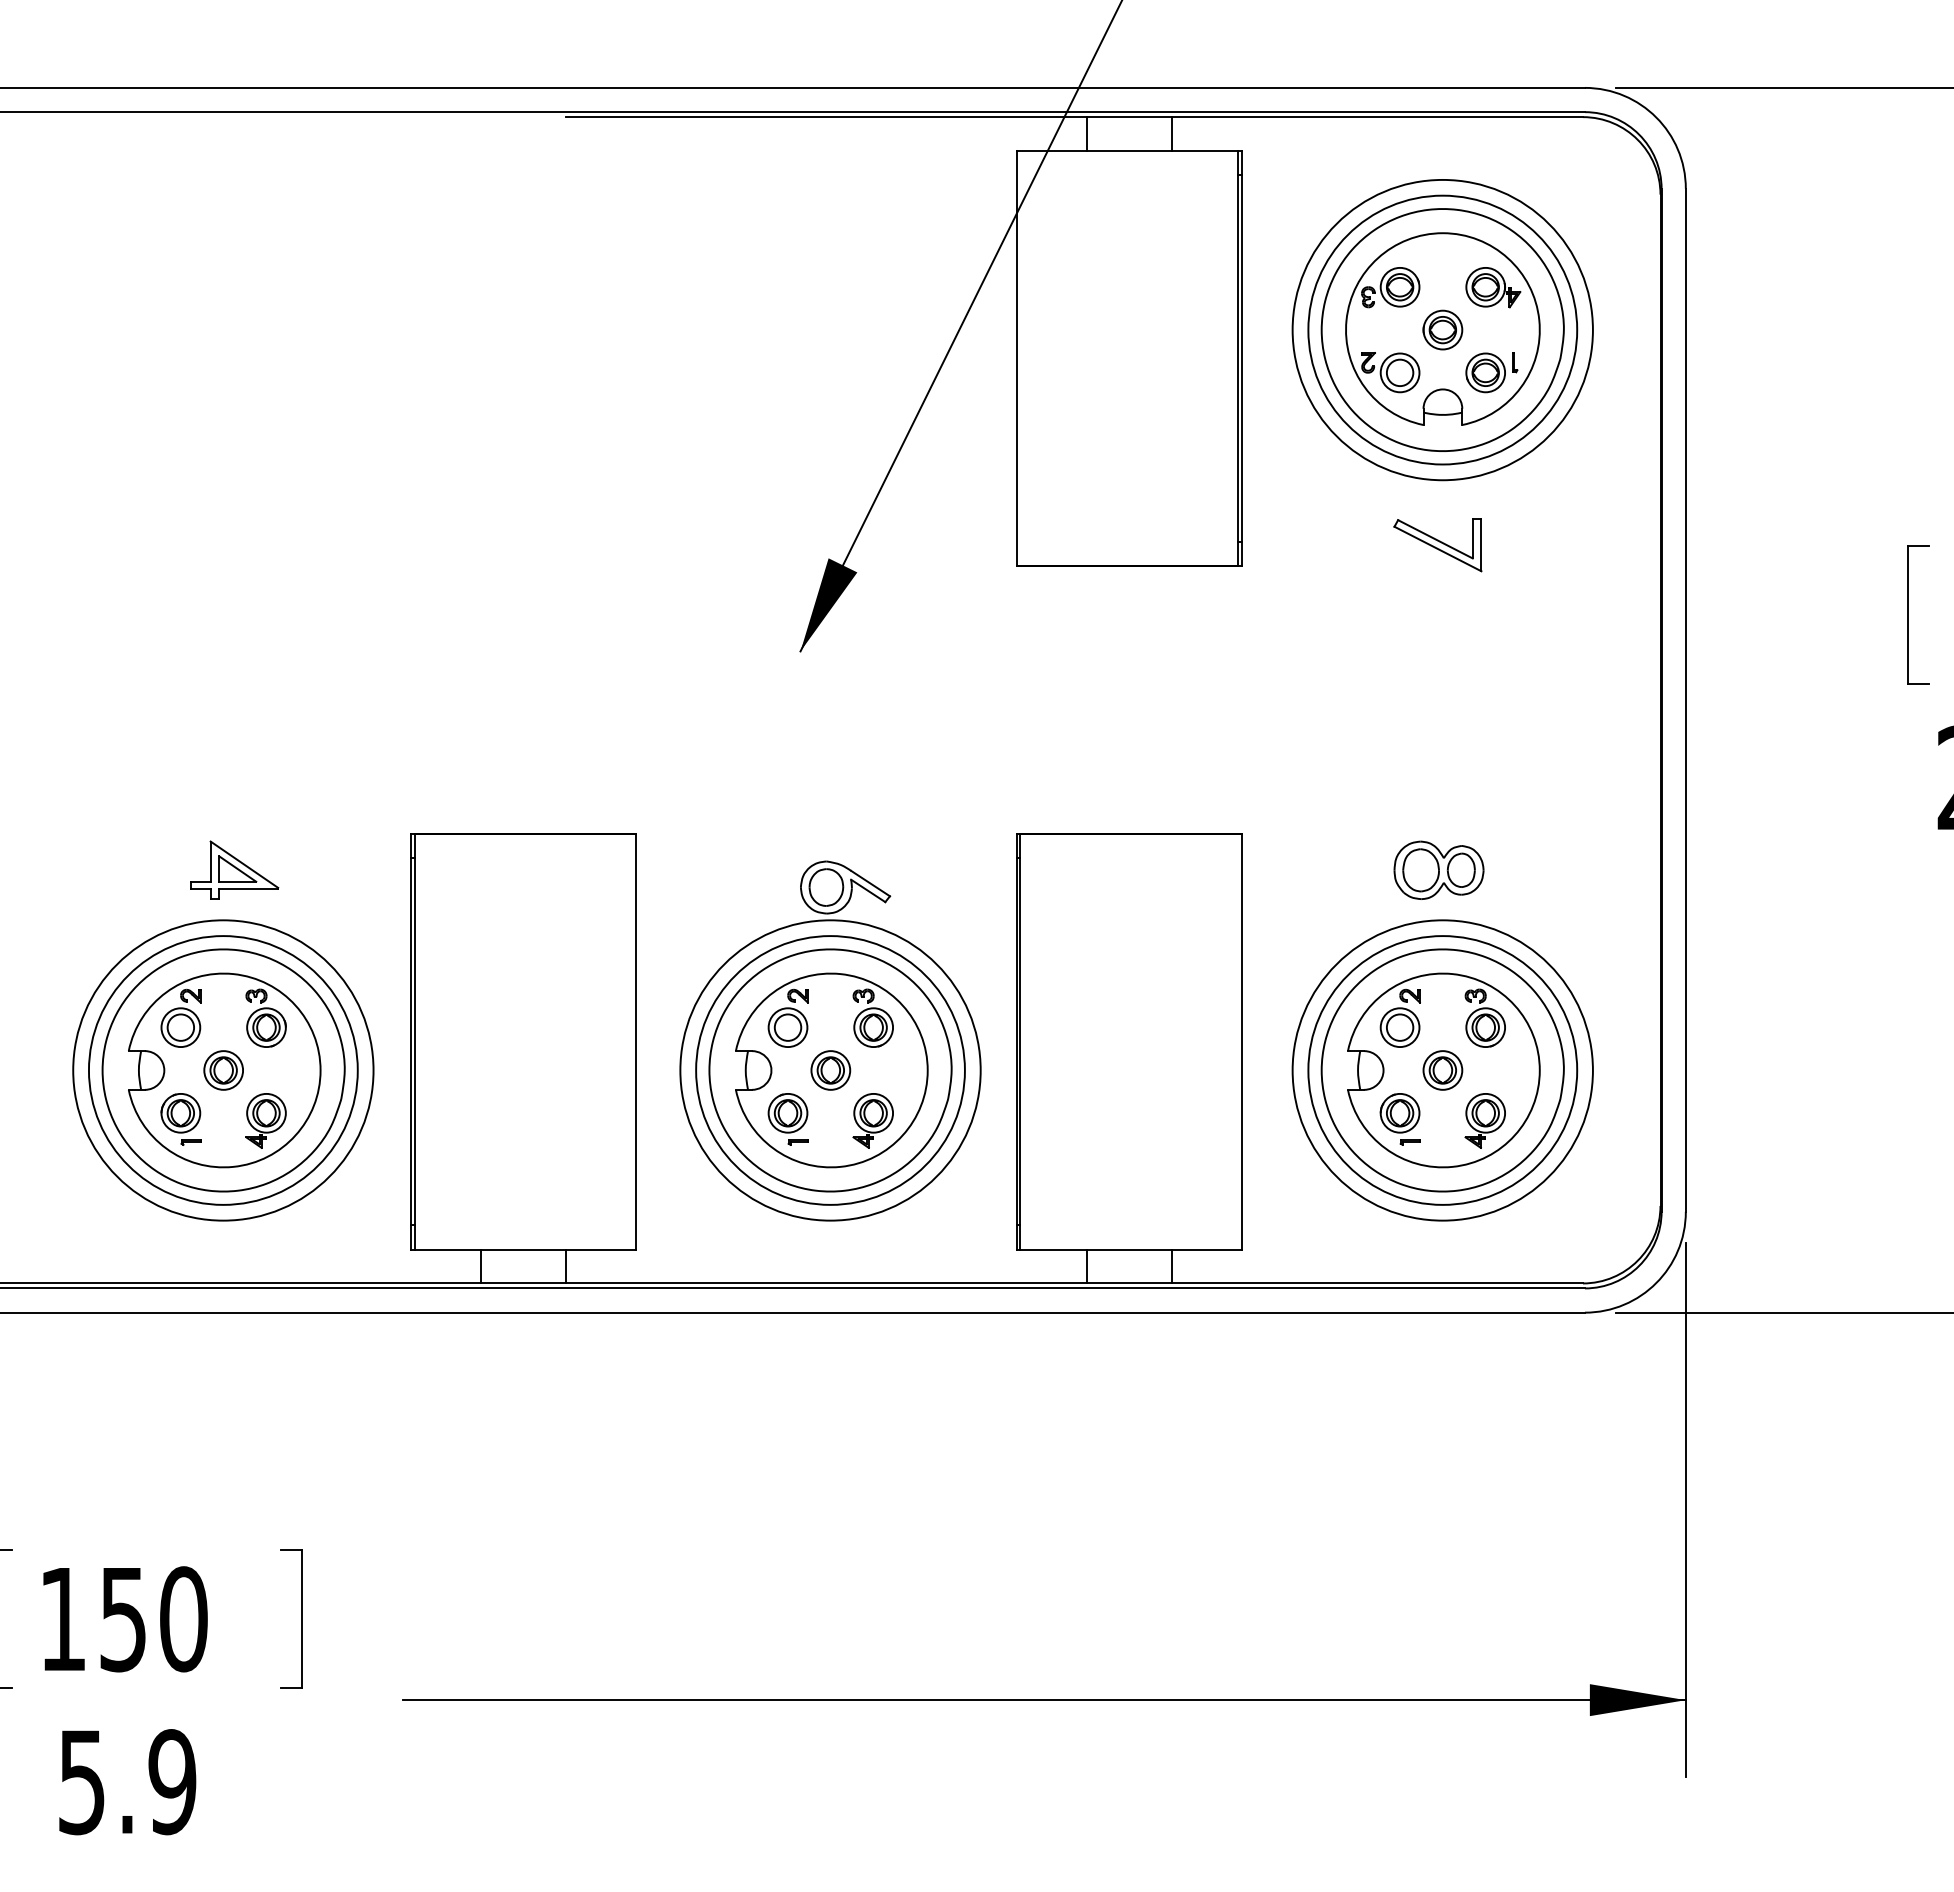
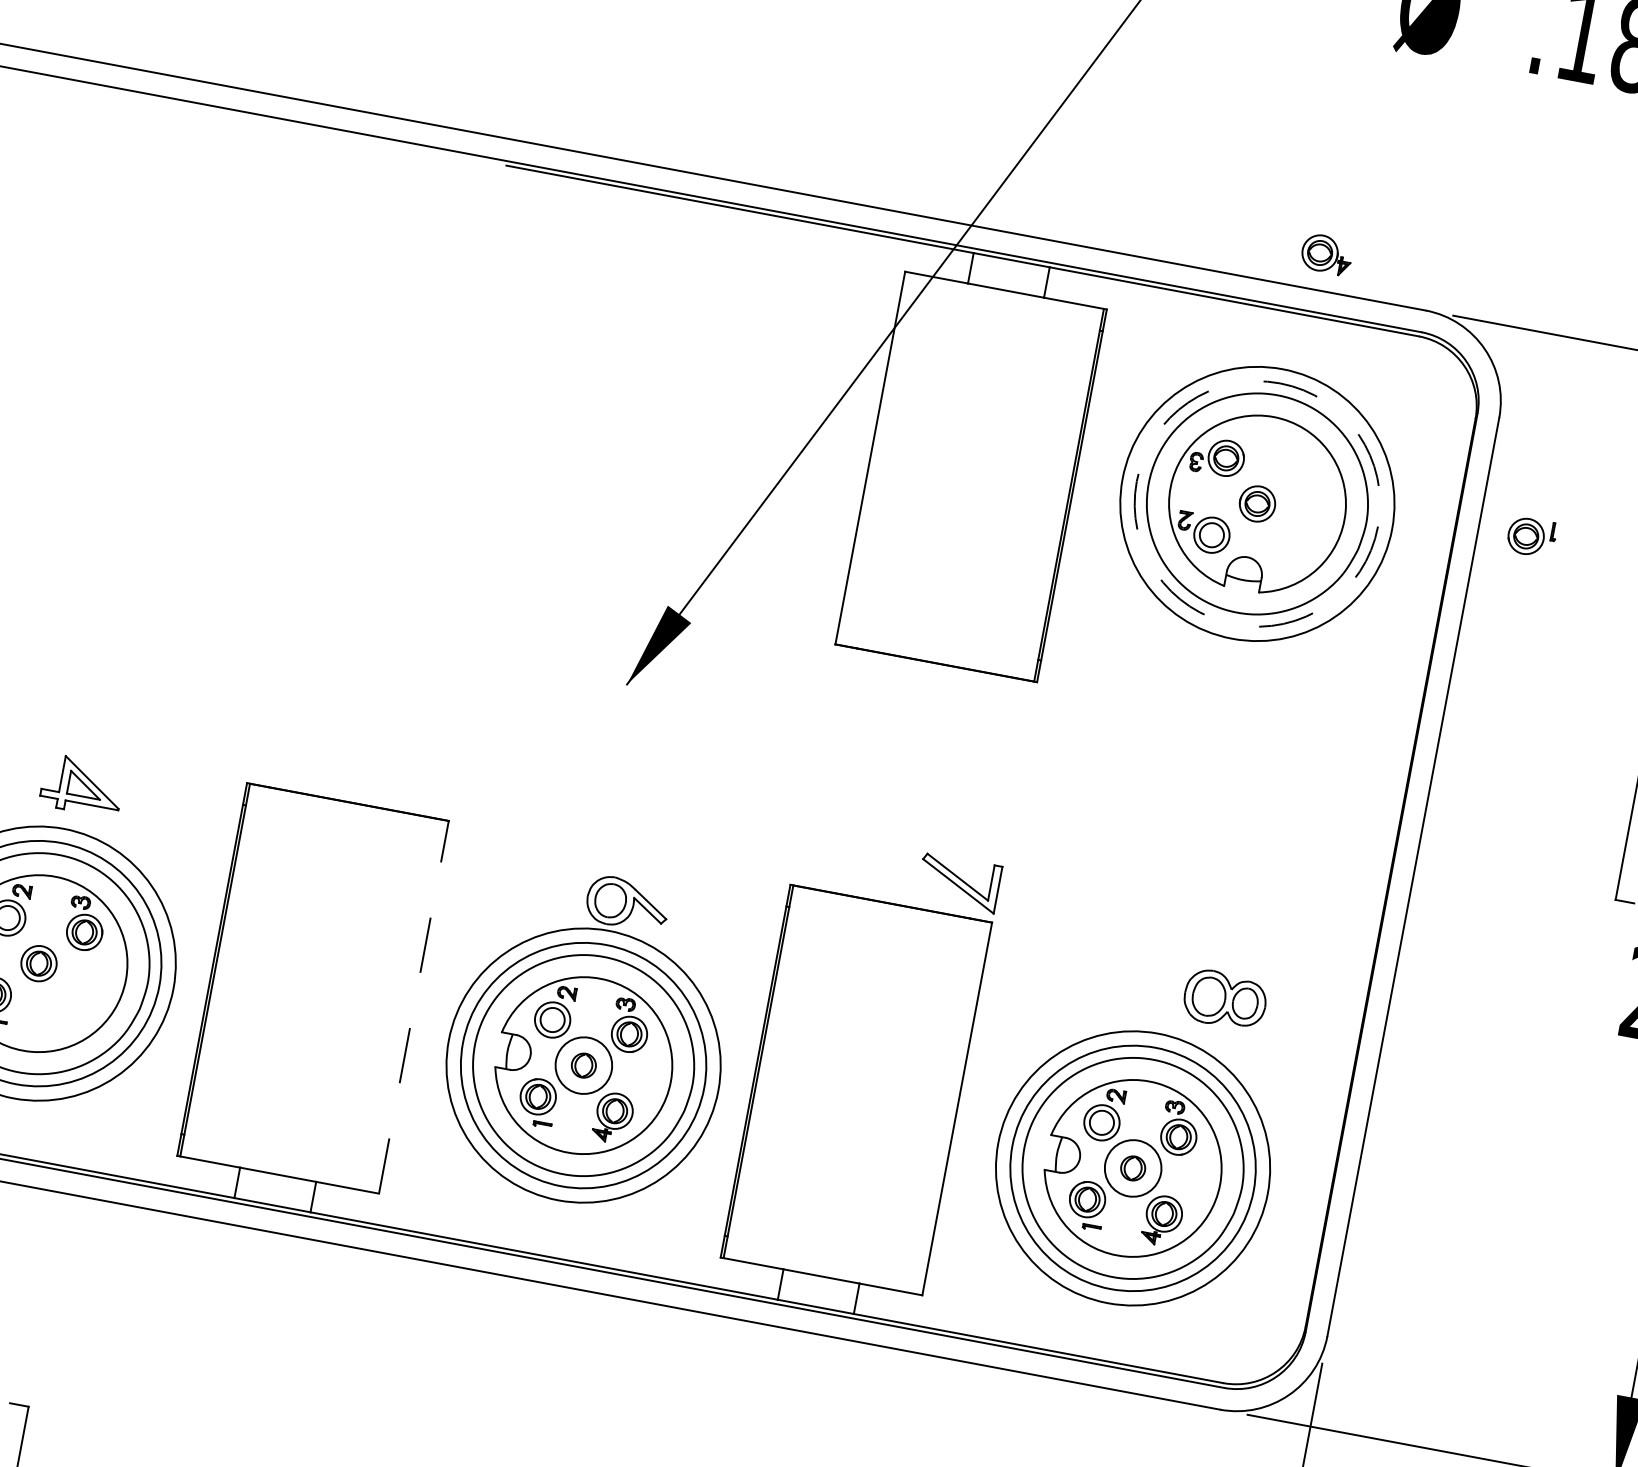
part: (1493, 287) -> (1327, 254), moved
circle: (1442, 329) -> (1257, 503), solid -> dashed
part: (1491, 372) -> (1531, 537), moved
part: (1437, 545) -> (958, 883), moved
part: (1438, 869) -> (1224, 998), moved
line: (636, 1041) -> (414, 1007), solid -> dashed
circle: (830, 1070) -> (583, 1065), size x1.6
circle: (1442, 1070) -> (1132, 1168), size x1.6
part: (265, 1120) -> (68, 1015), removed

